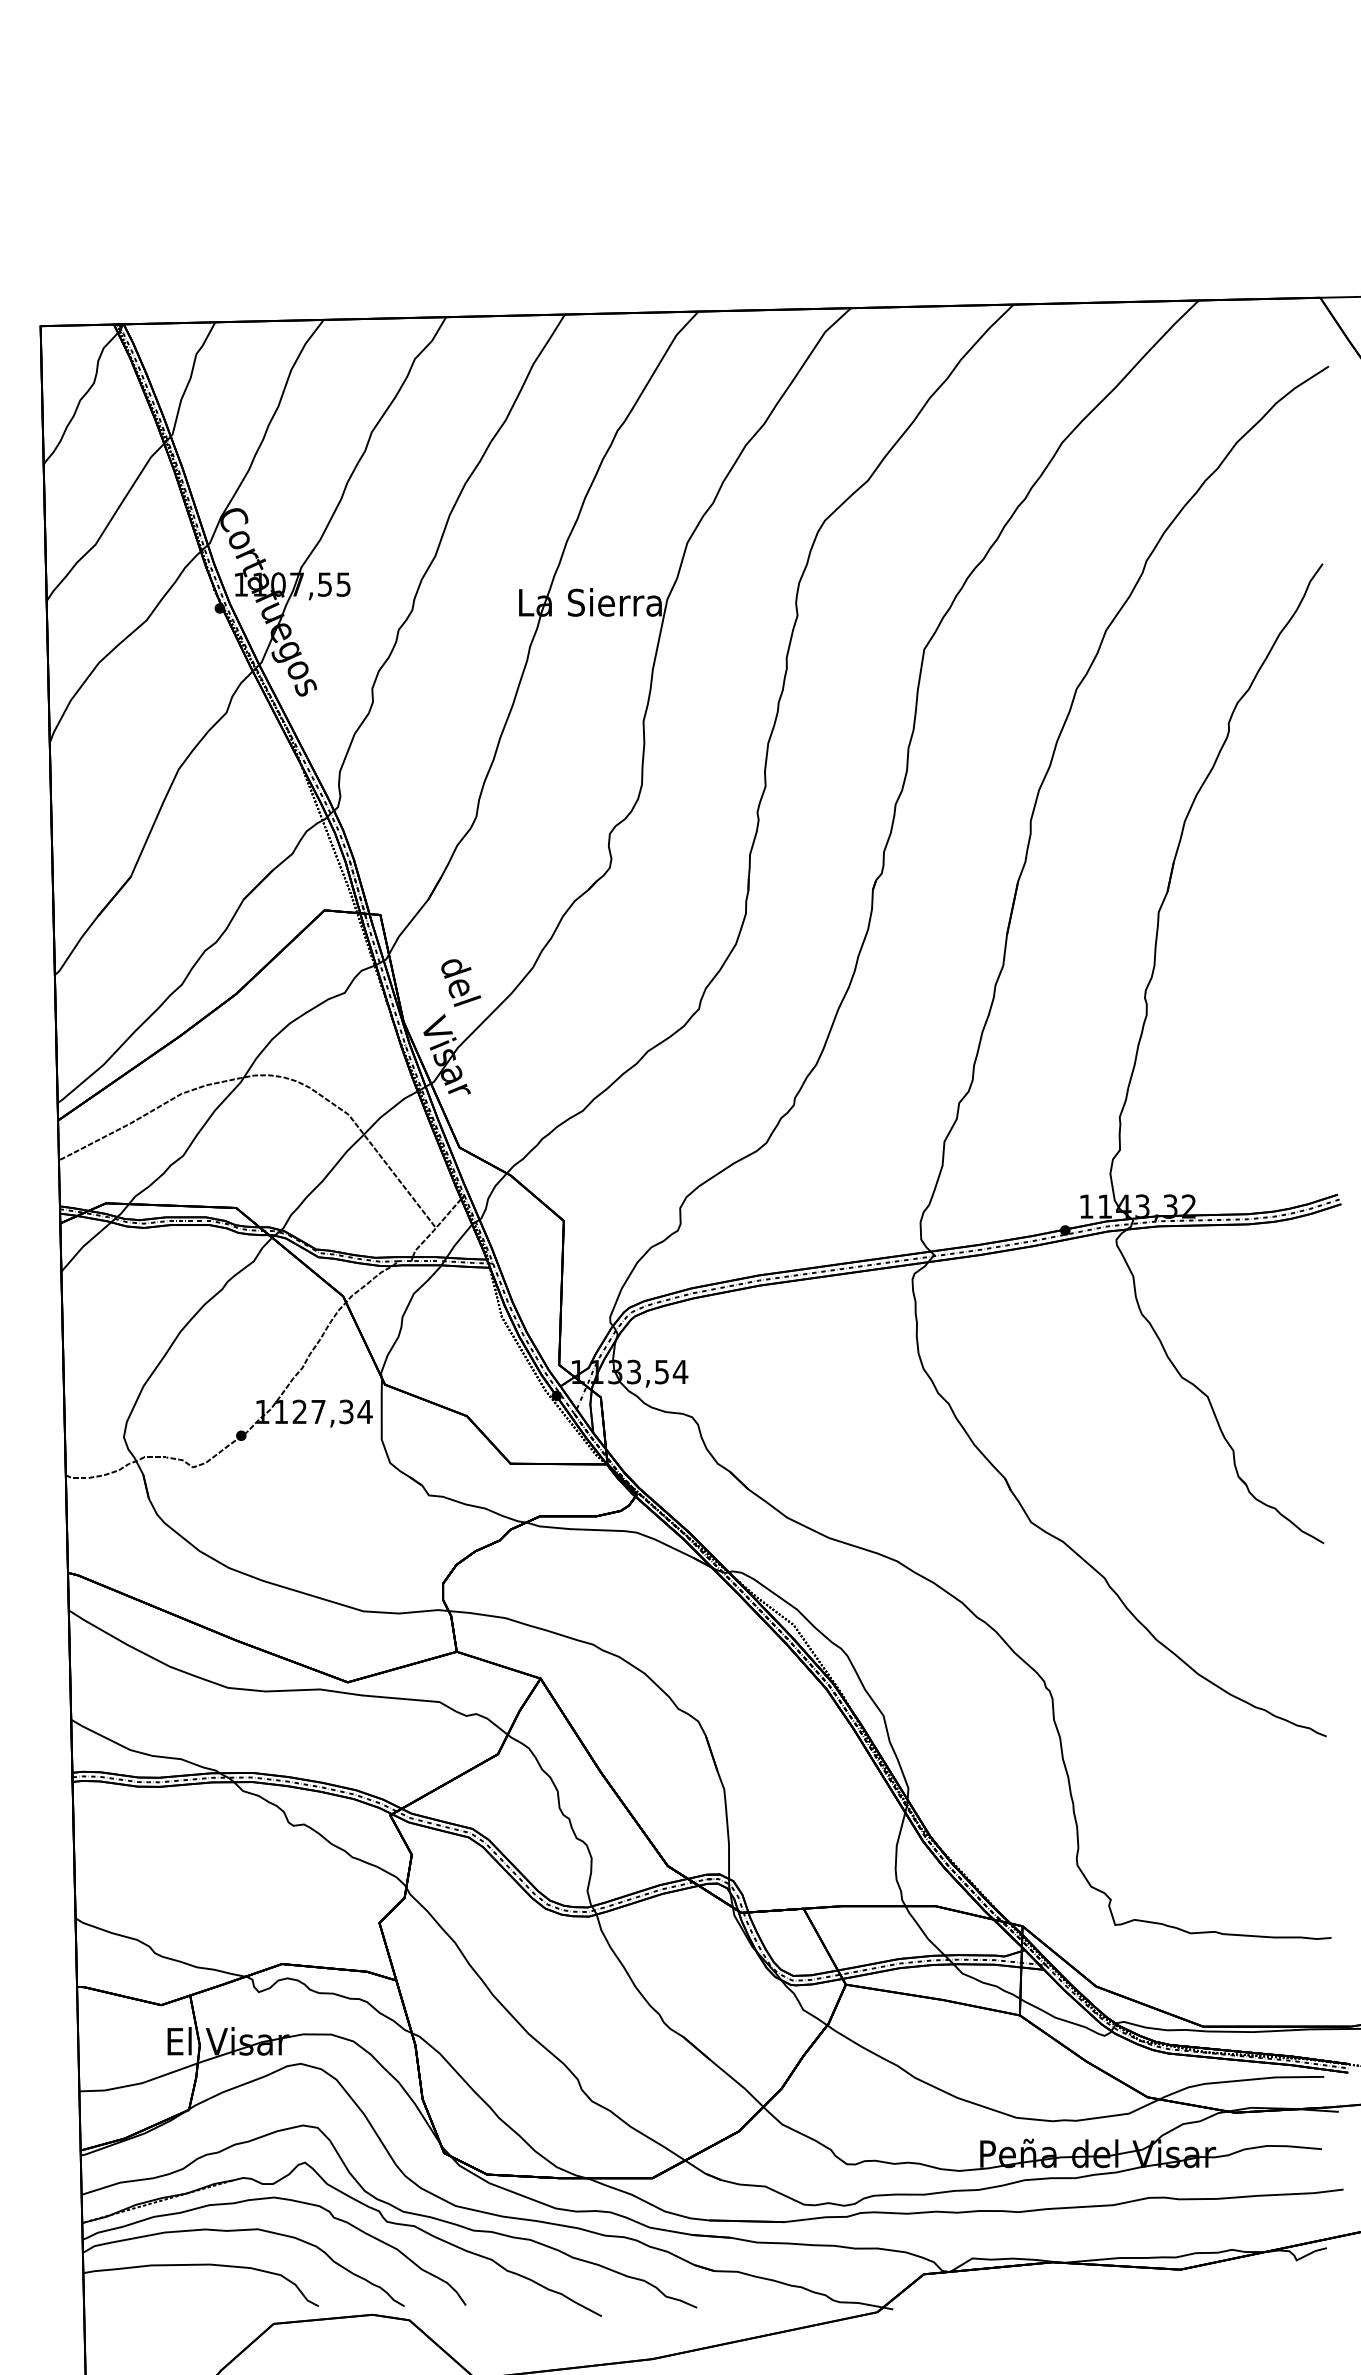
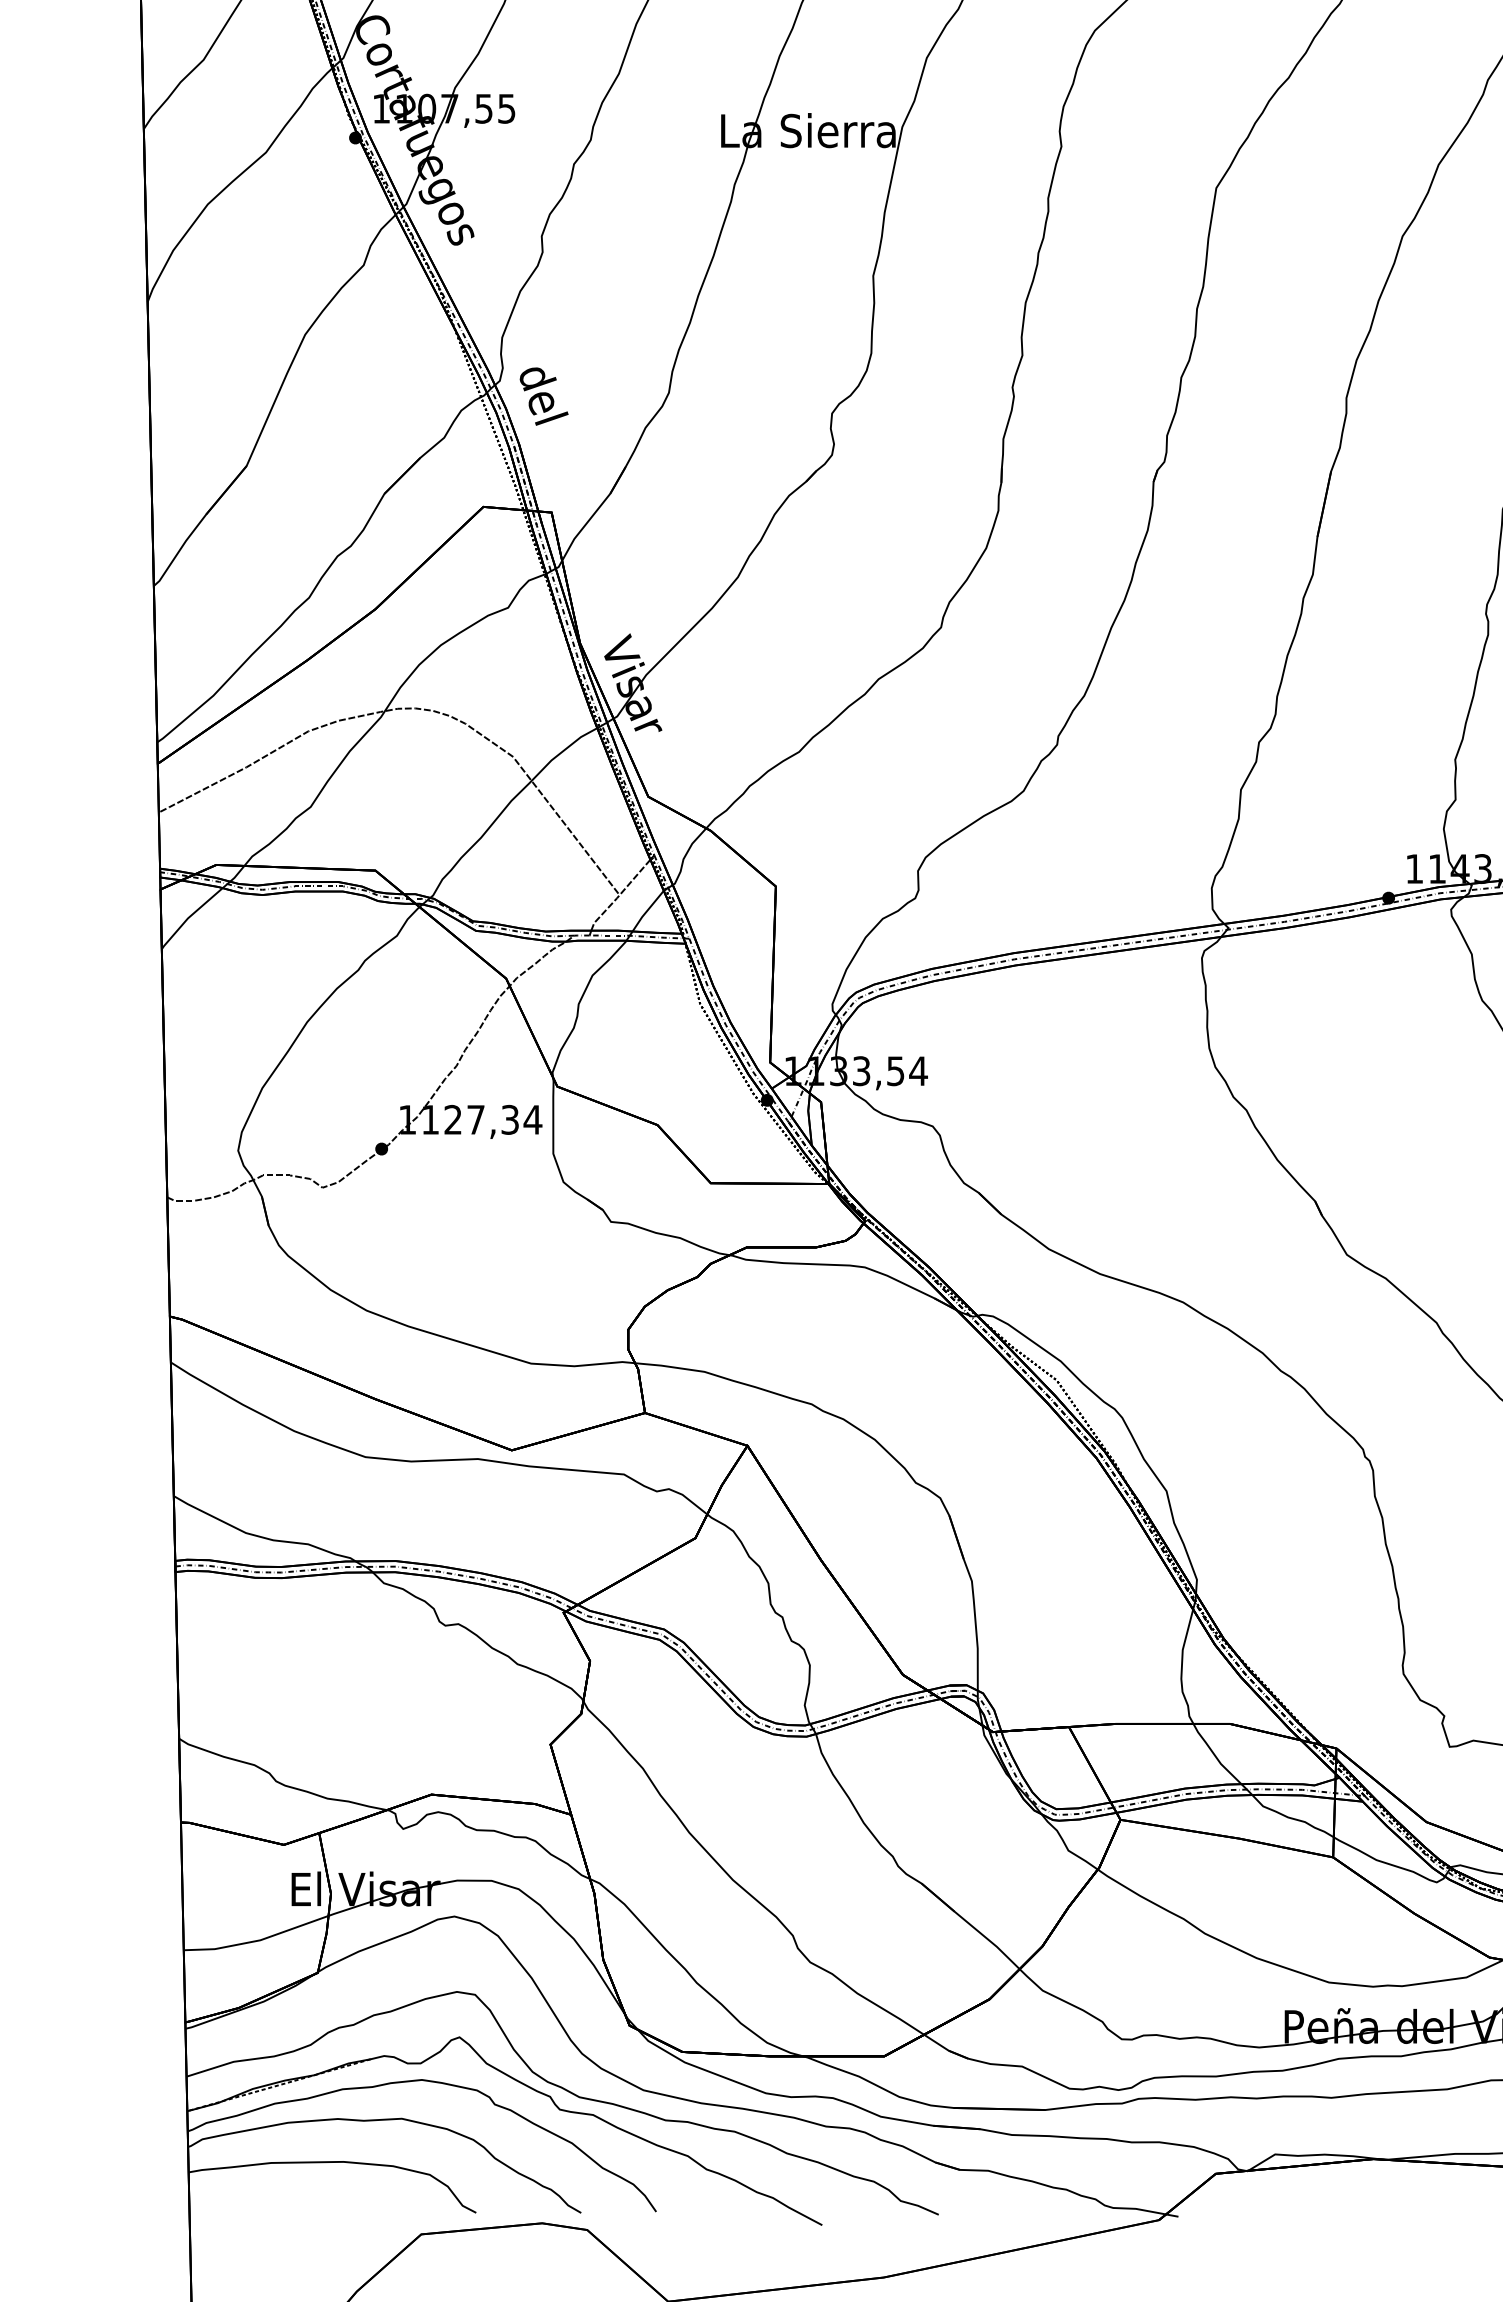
text: (461, 982) -> (544, 395), moved

